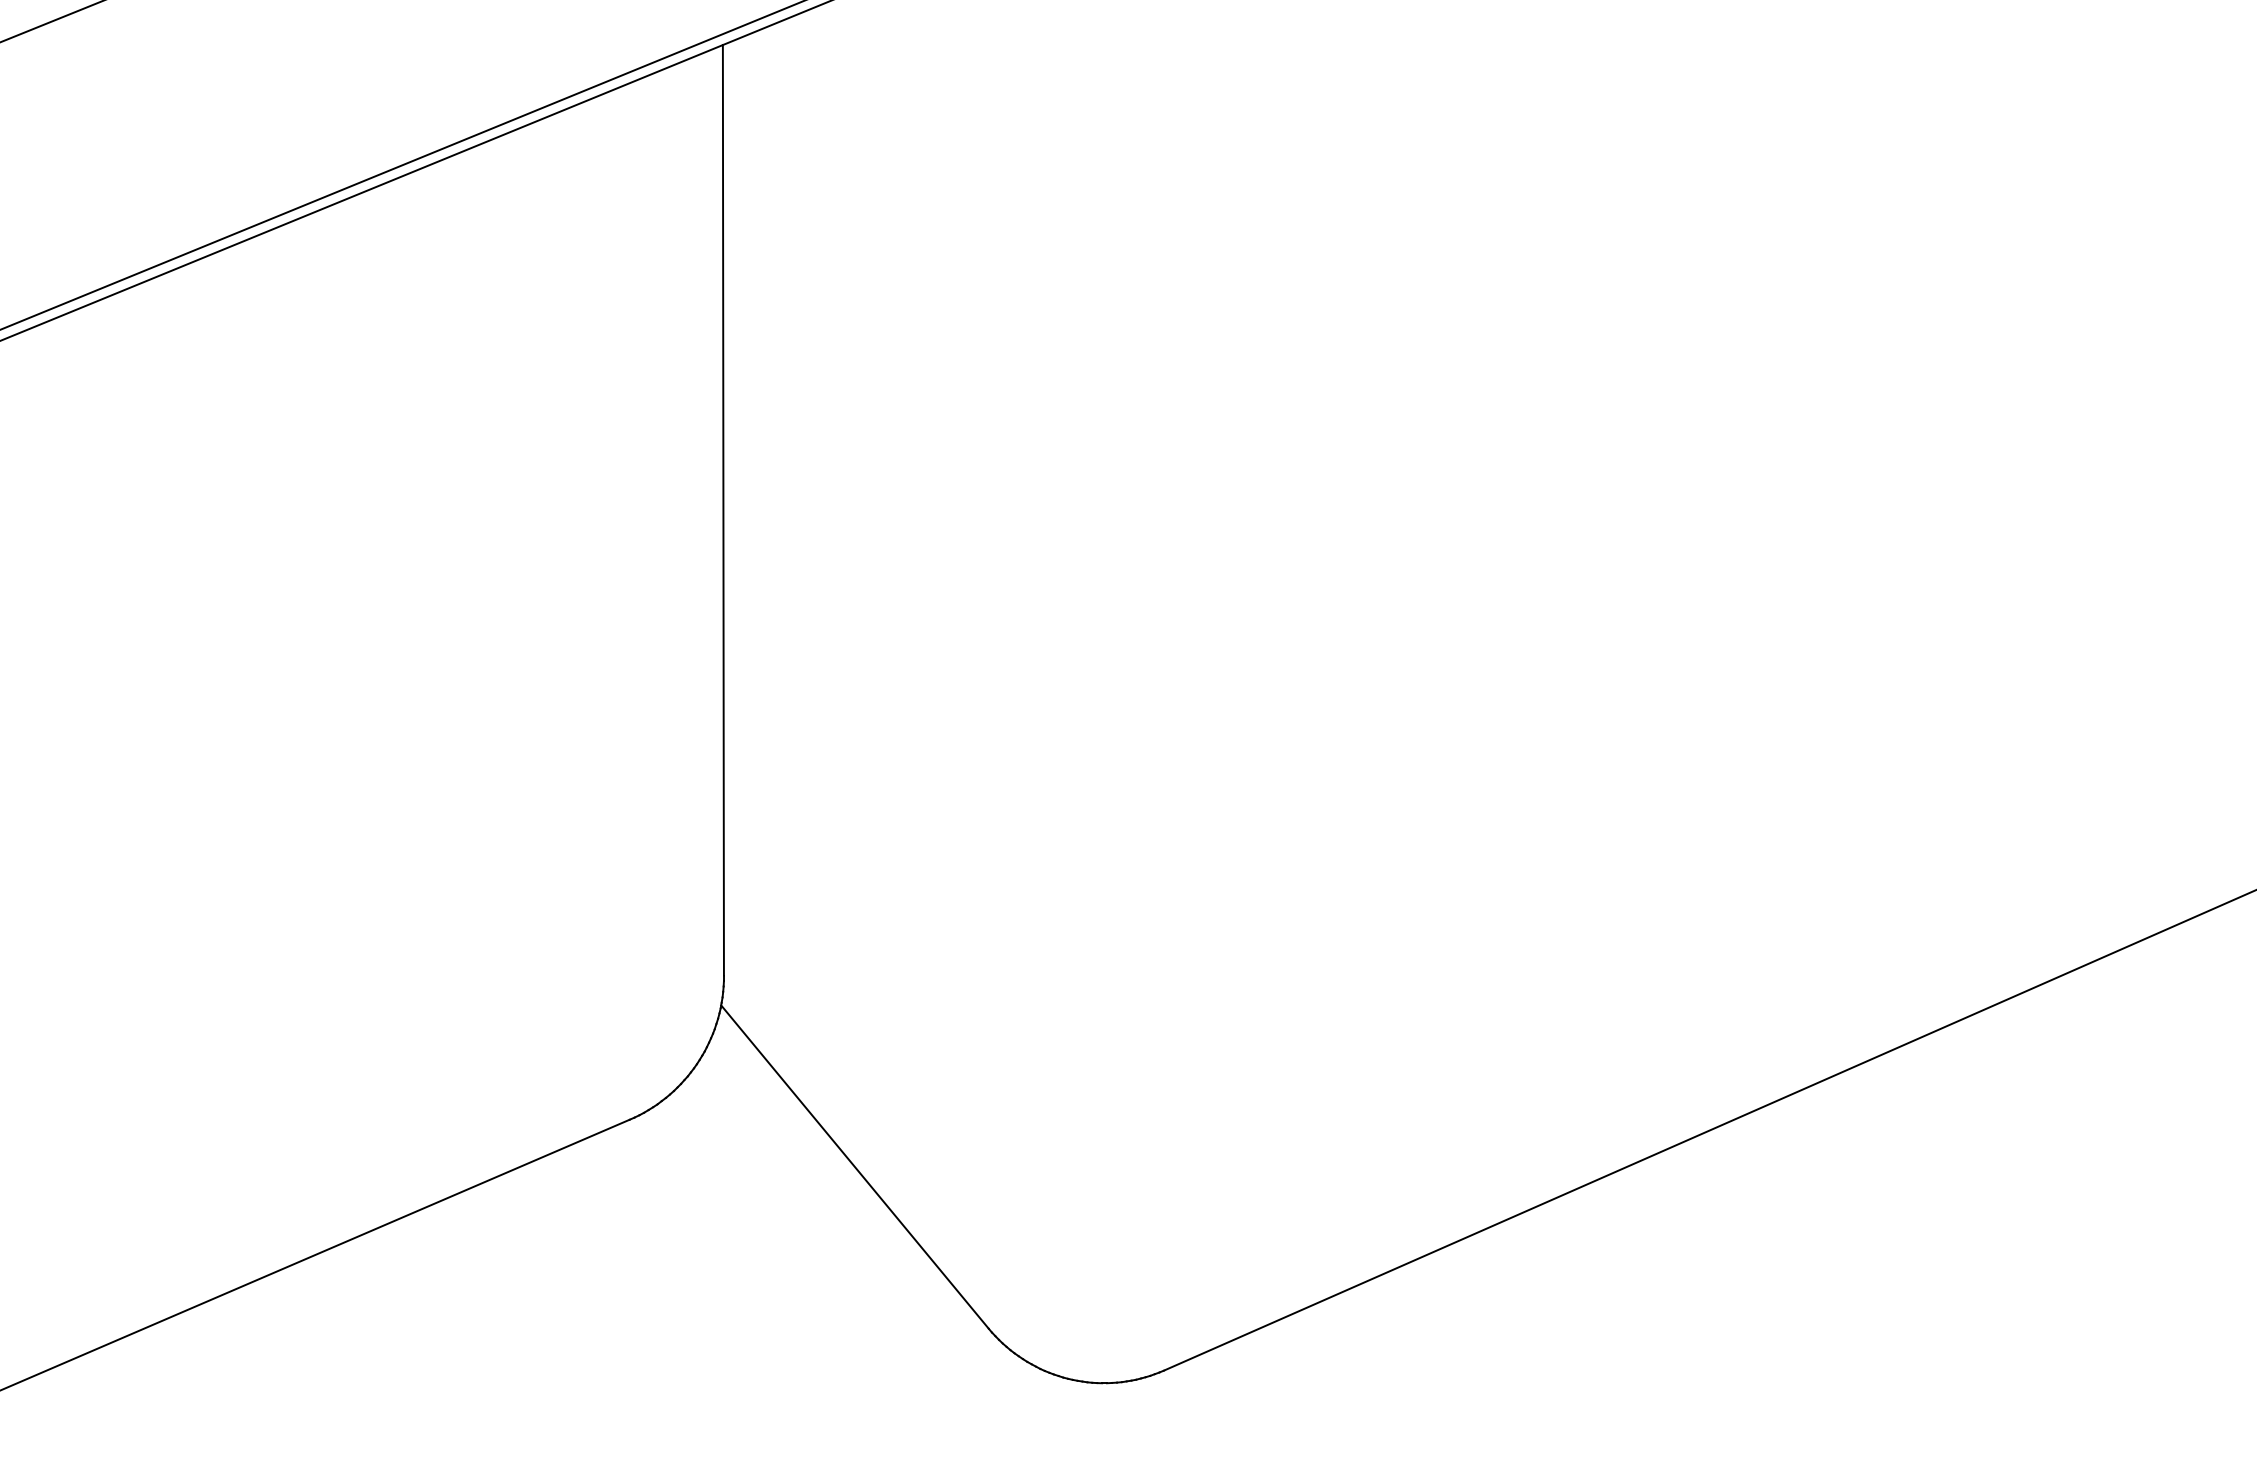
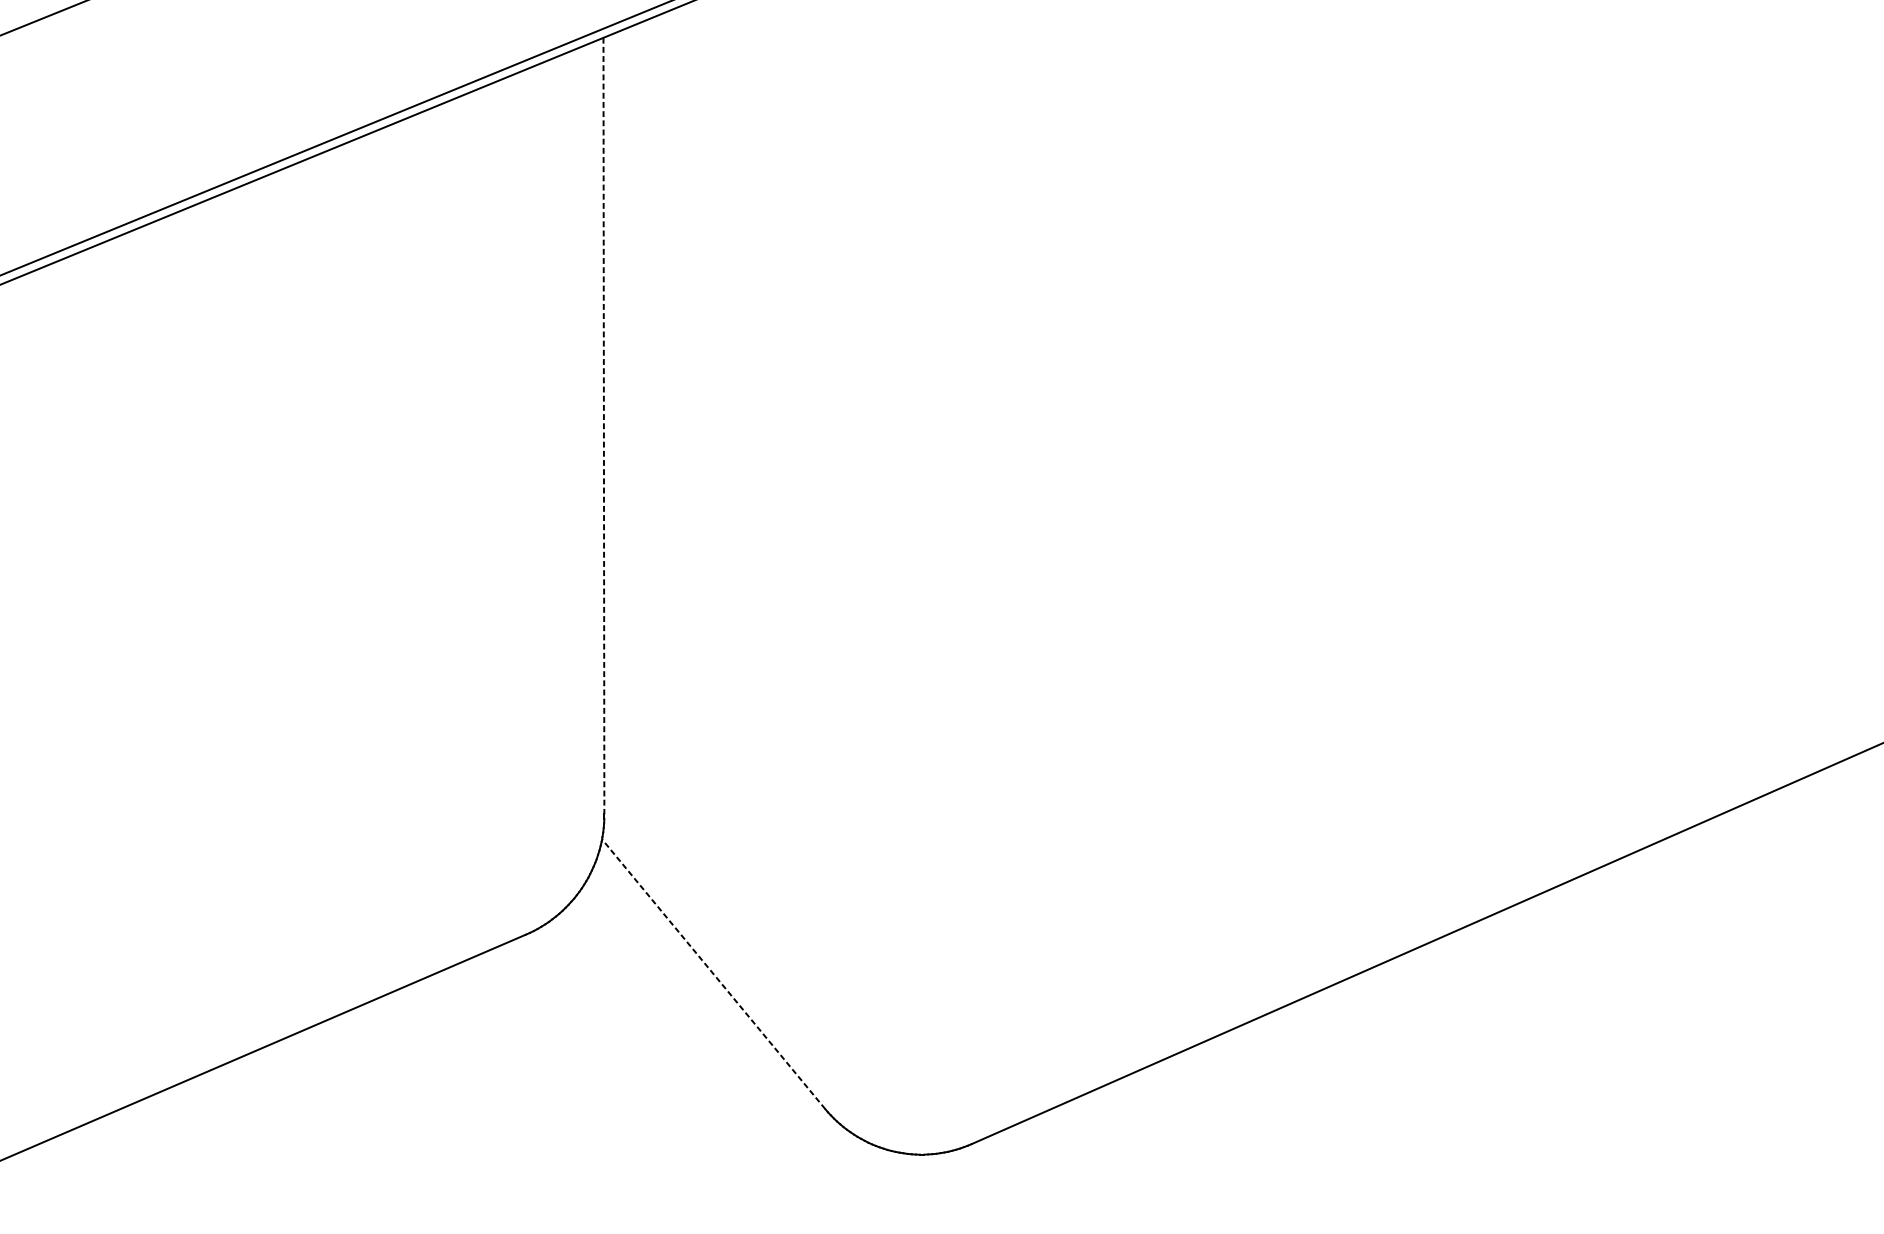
line: (723, 510) -> (603, 426), solid -> dashed
line: (854, 1167) -> (713, 974), solid -> dashed

